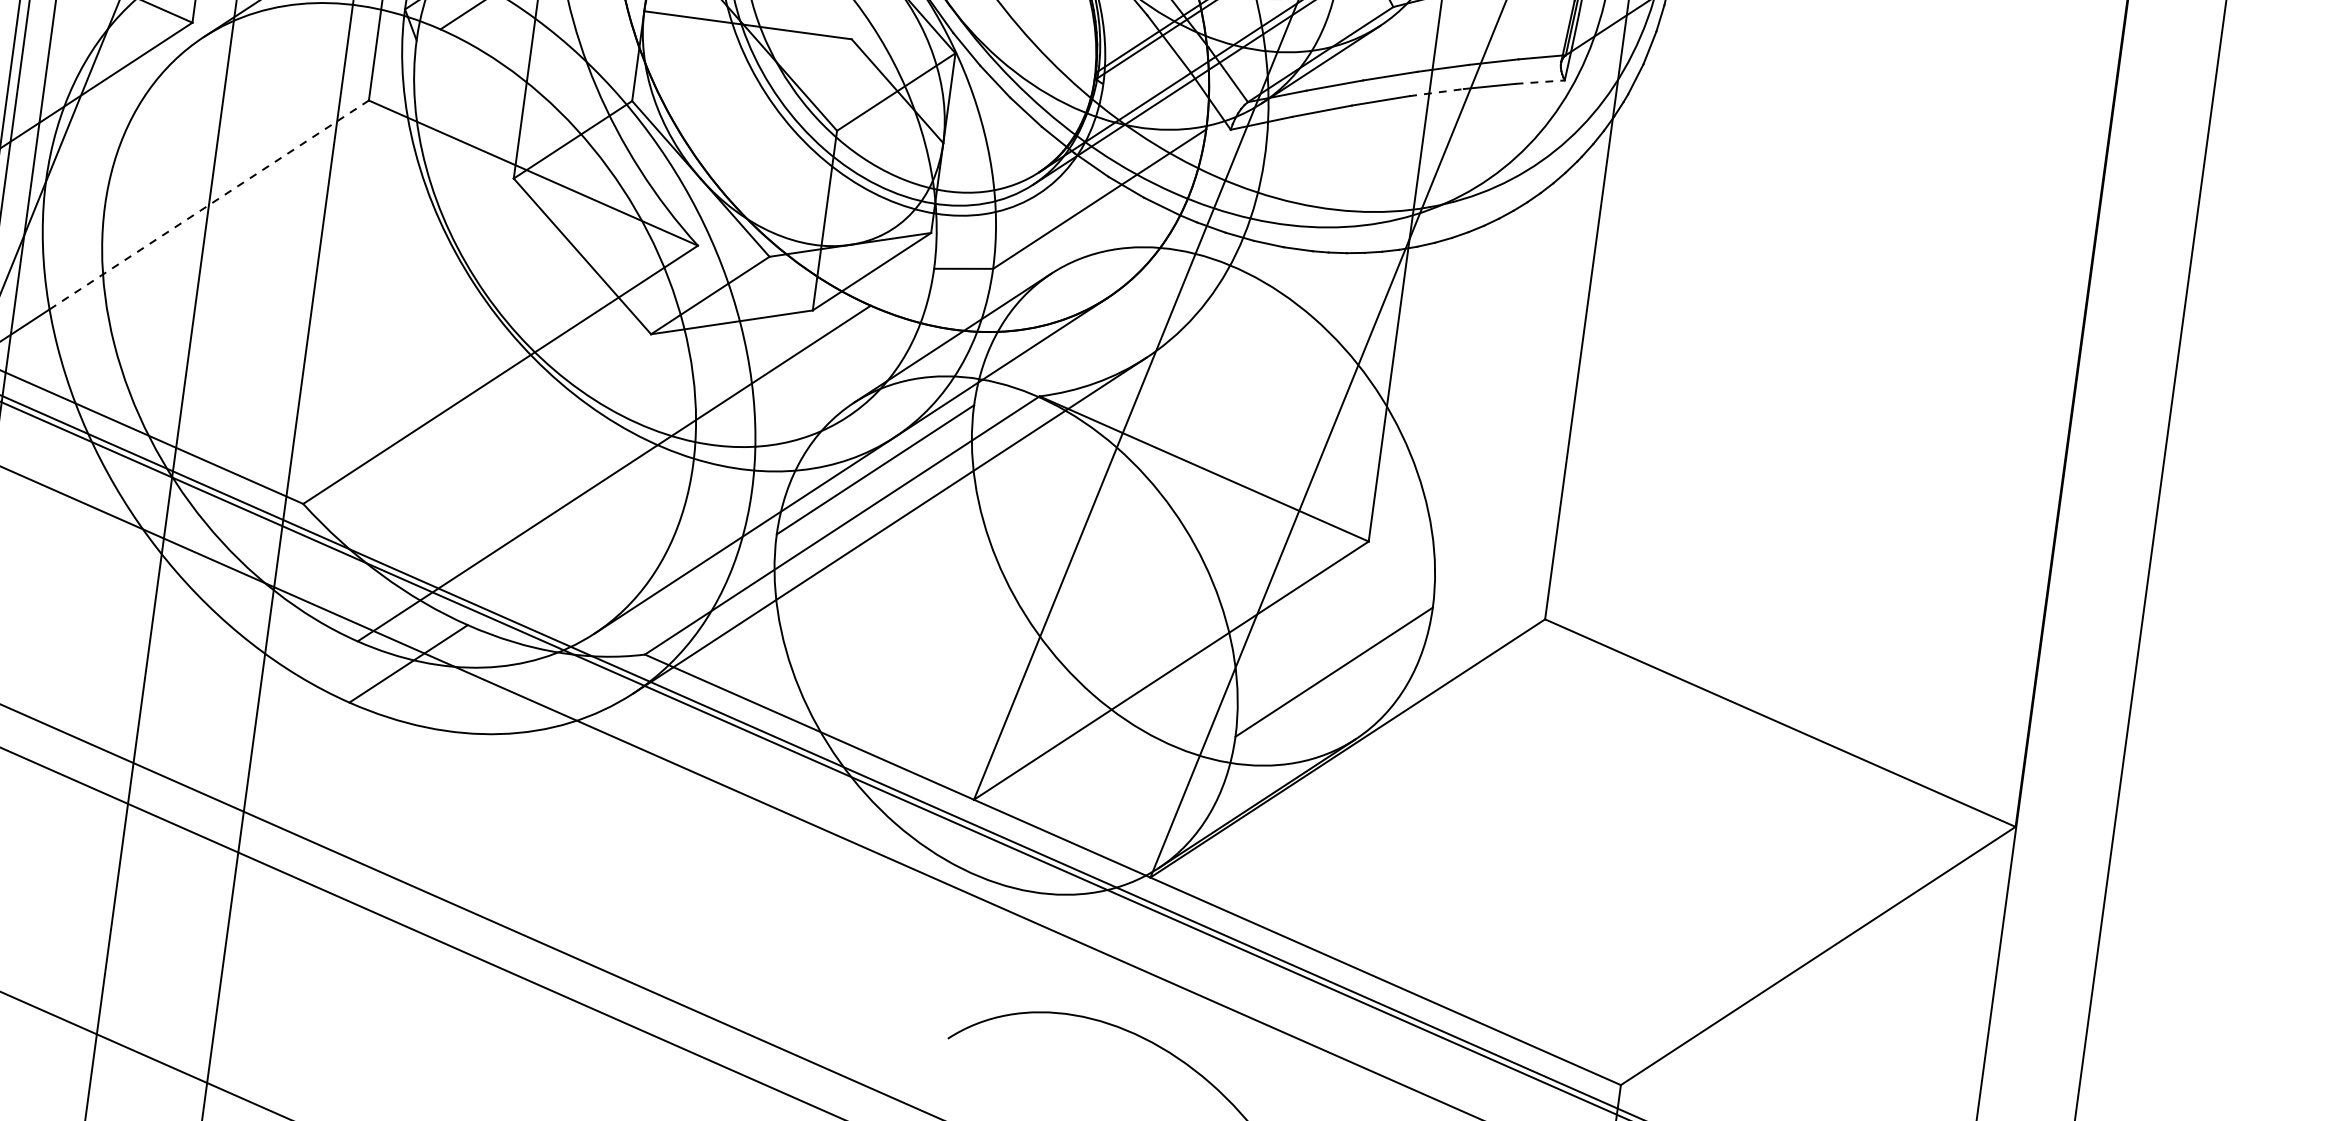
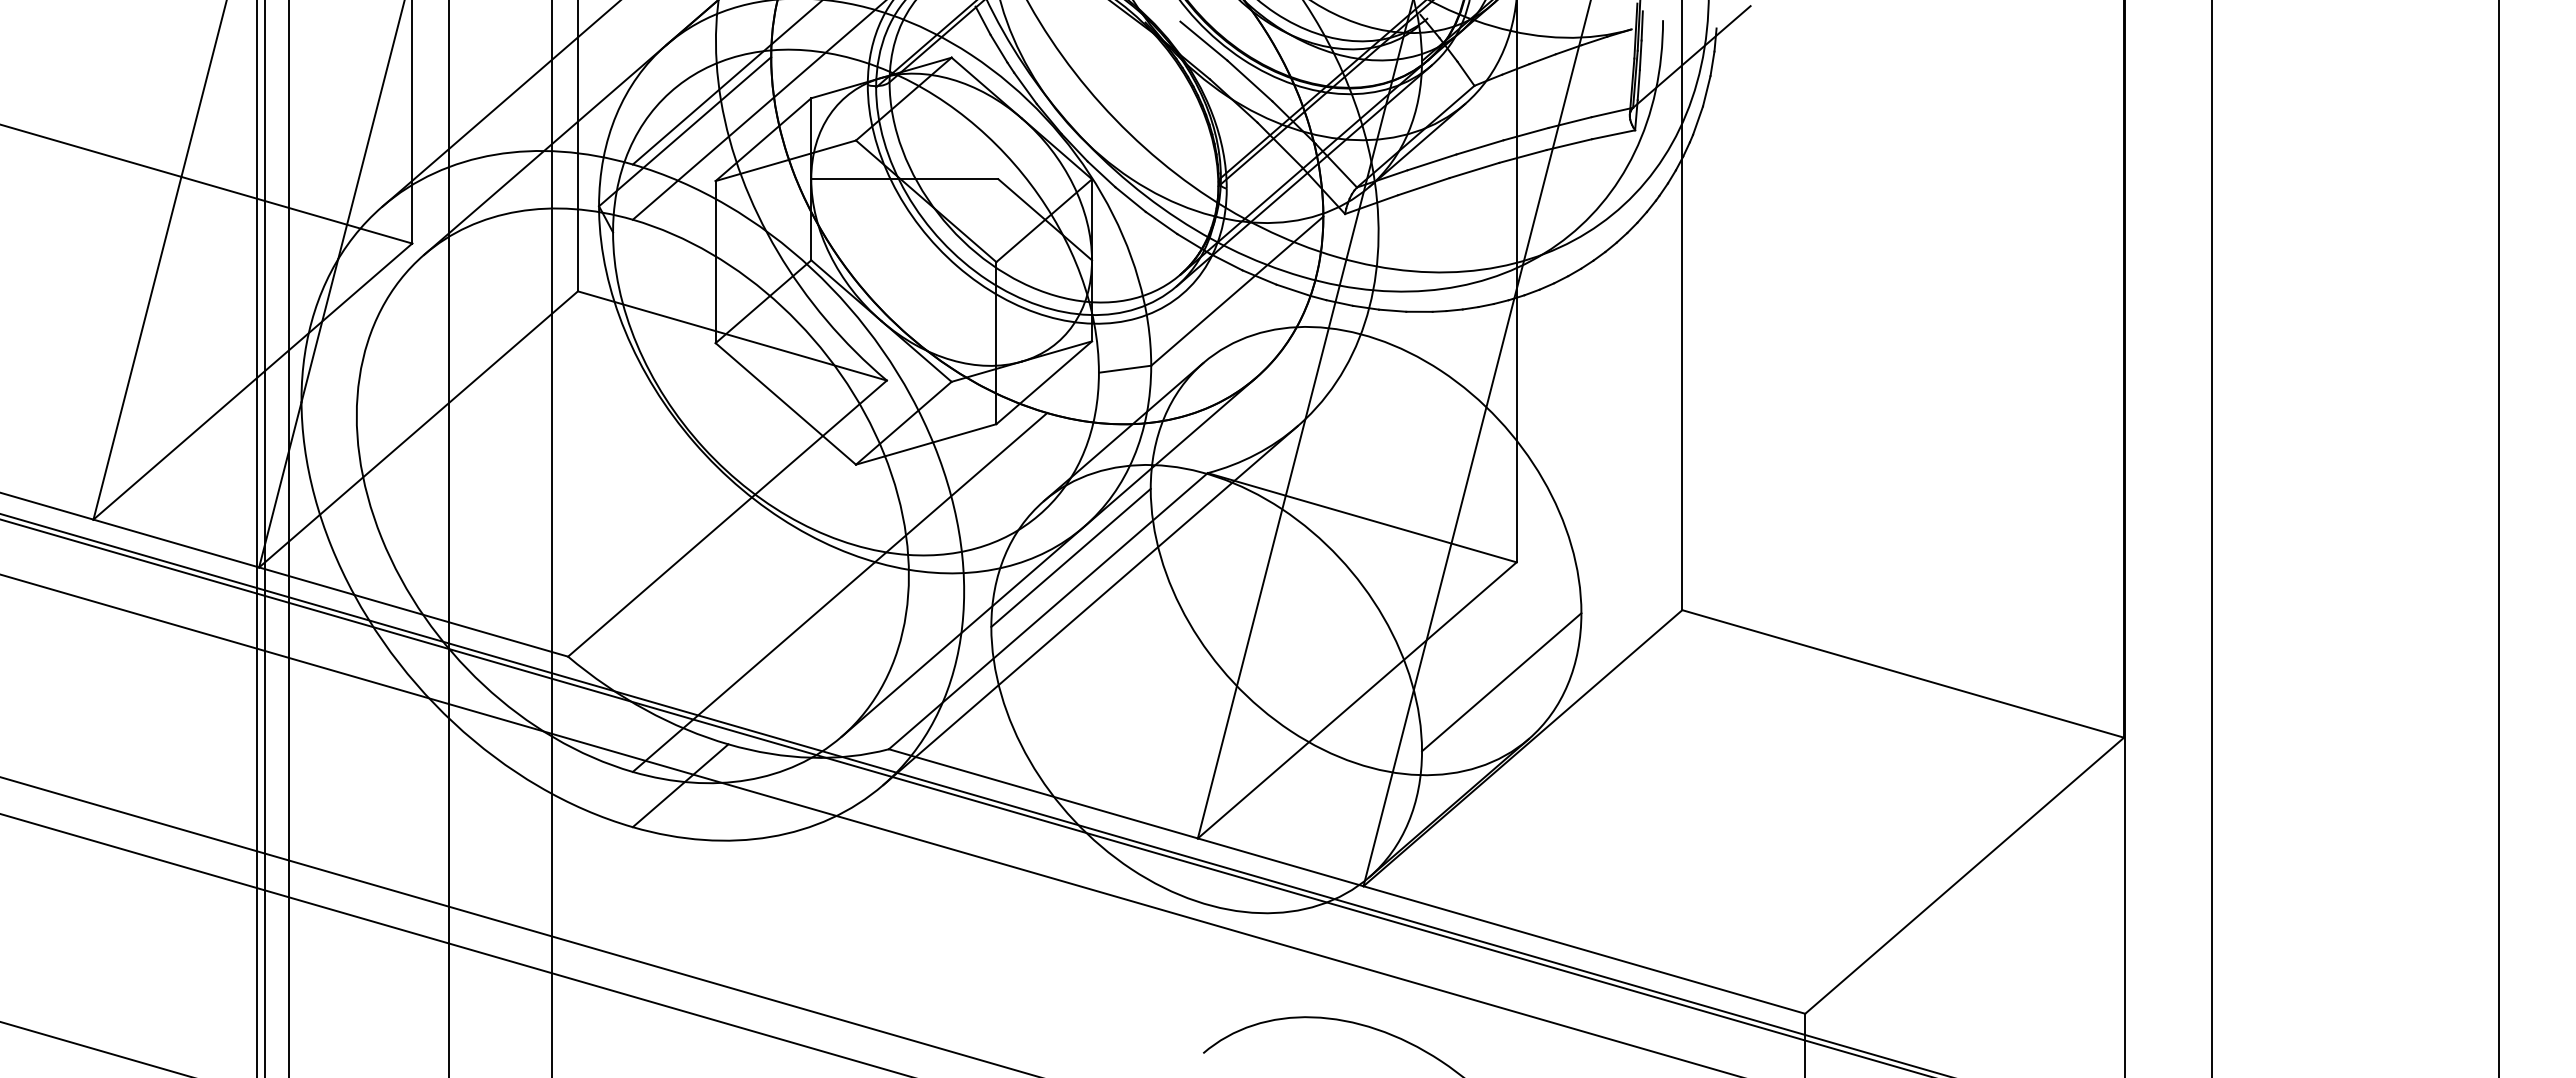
line: (1541, 82) -> (1614, 134), dashed -> solid
line: (1437, 92) -> (1523, 156), dashed -> solid
line: (208, 205) -> (448, 403), dashed -> solid

